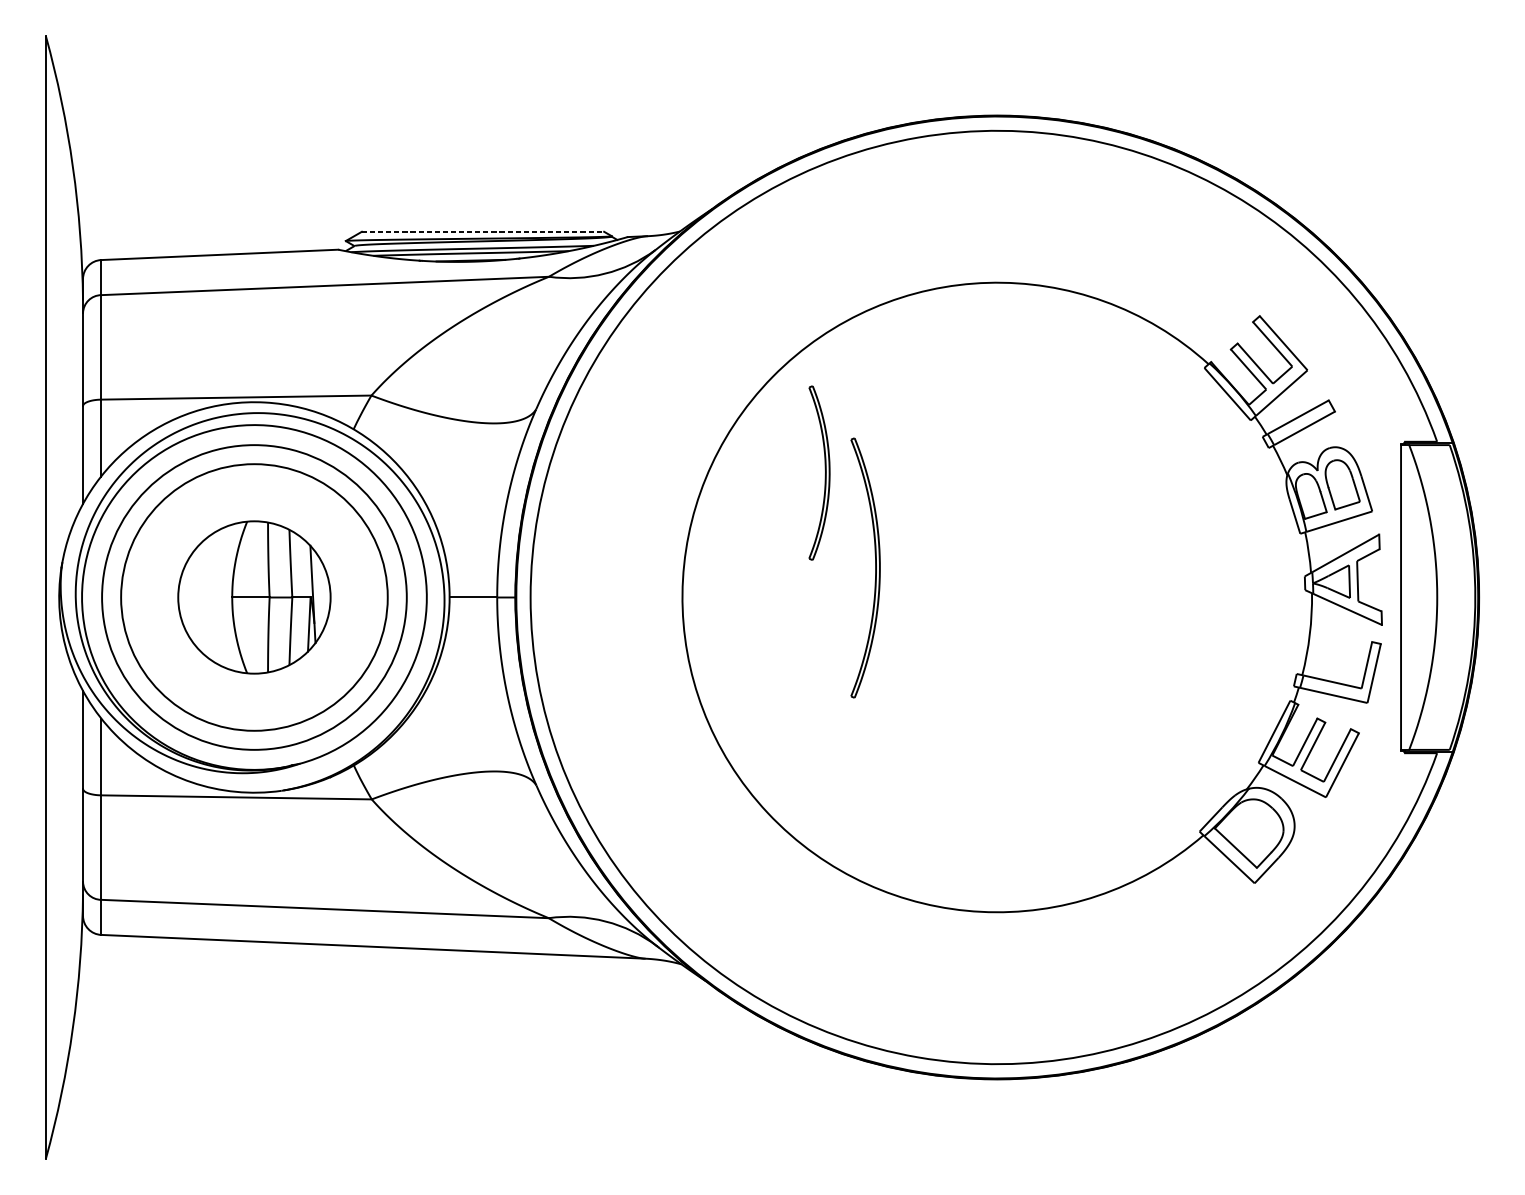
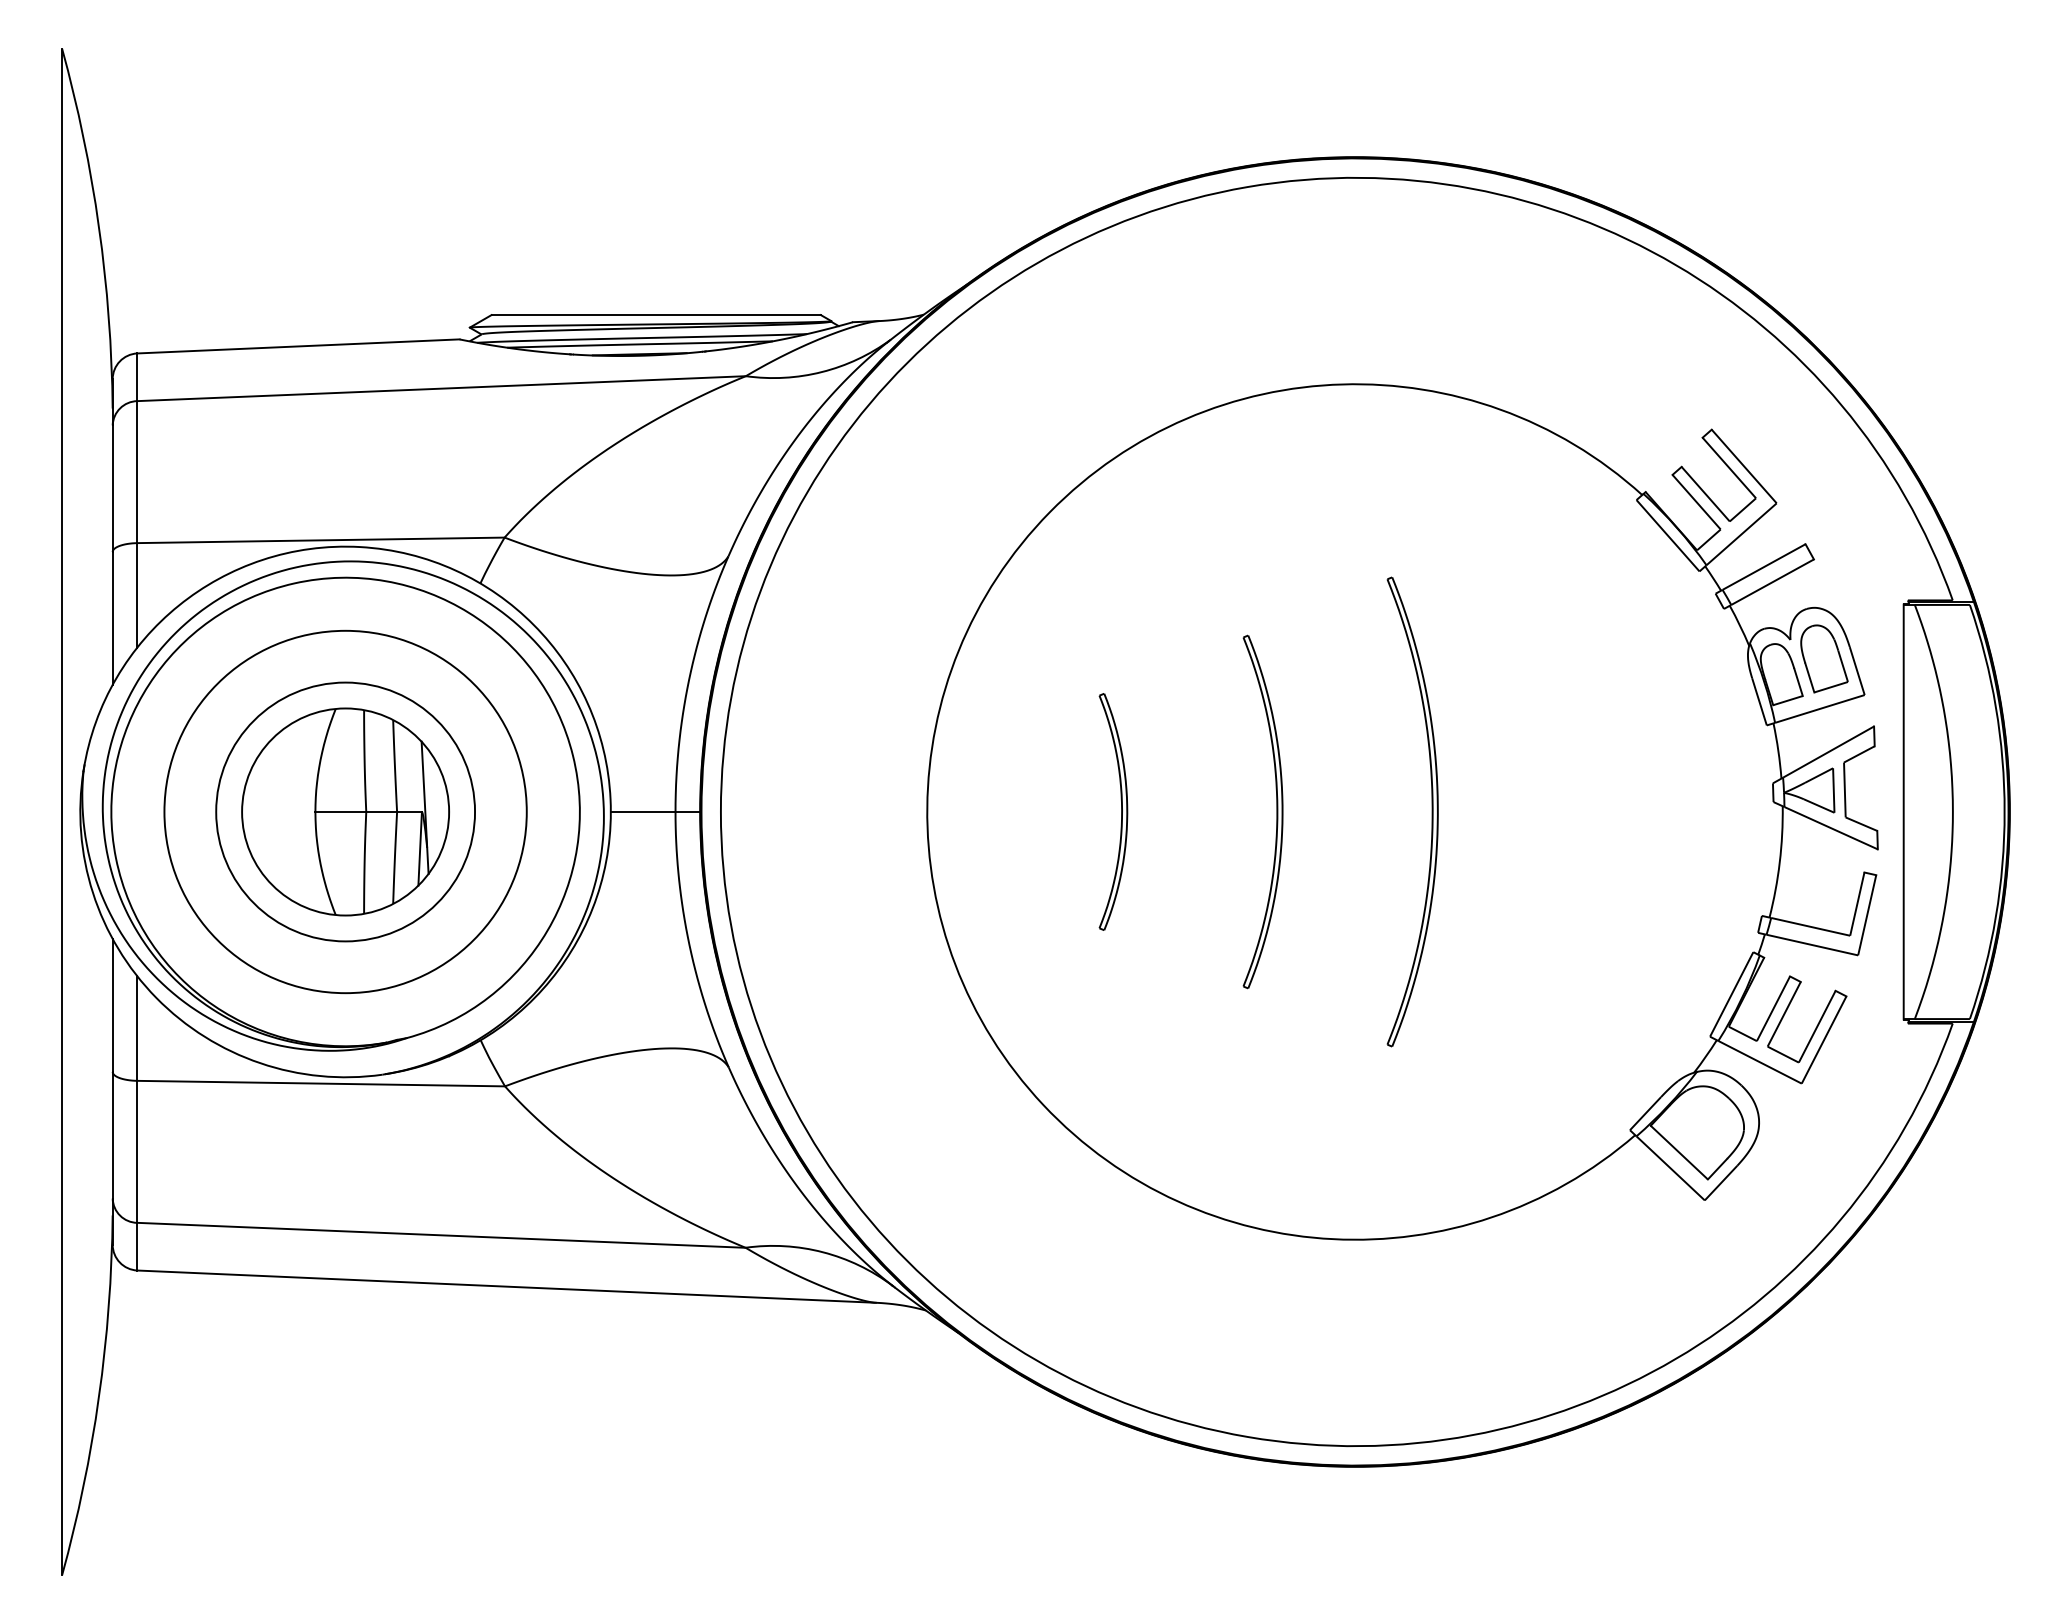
line: (483, 232) -> (656, 315), dashed -> solid
part: (825, 472) -> (1121, 811), moved
part: (875, 567) -> (1276, 811), moved
circle: (254, 597) -> (345, 811), size x0.62
part: (1053, 597) -> (1431, 811), added

